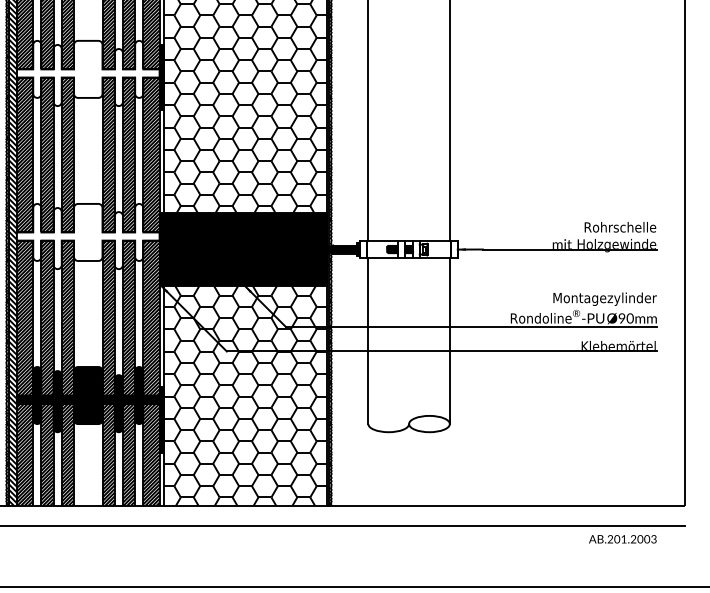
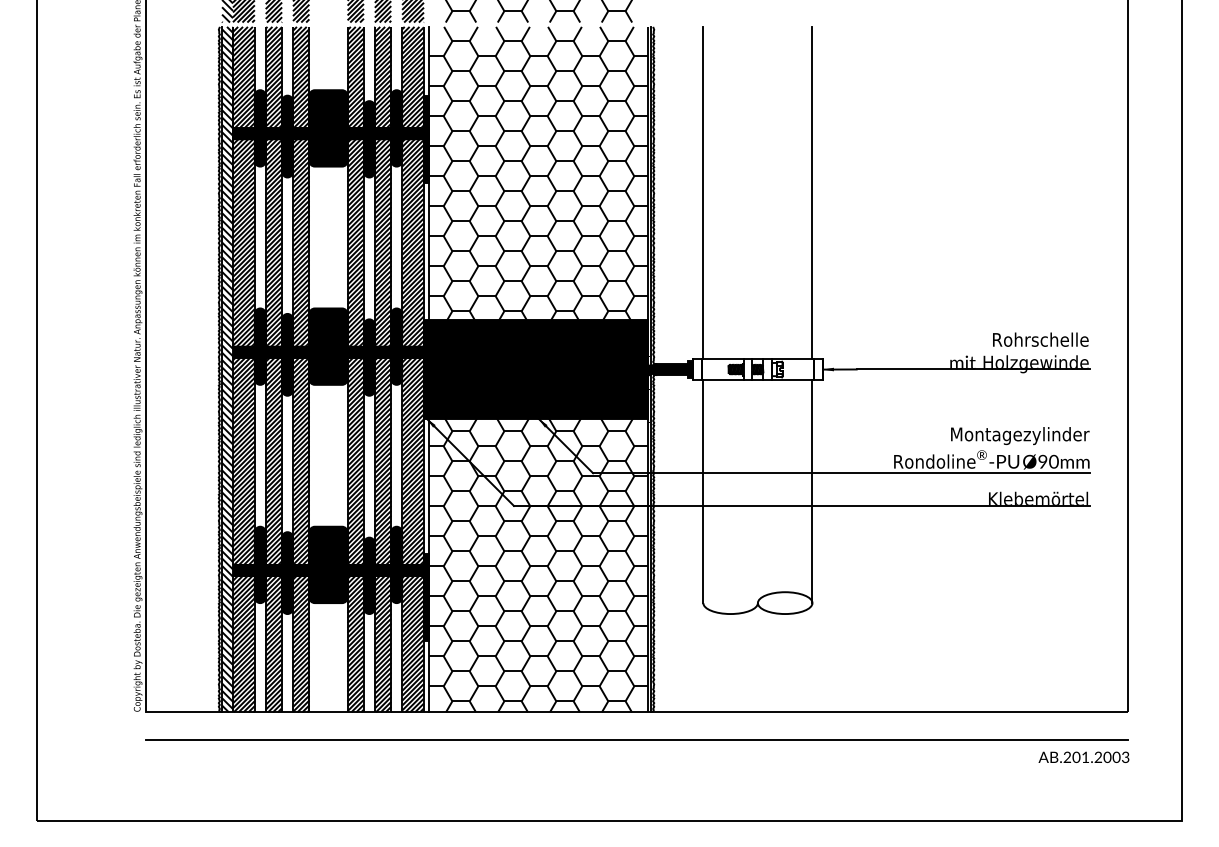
fill: (88, 73) -> (328, 133), added
fill: (88, 236) -> (328, 351), added
text: (622, 538) -> (1083, 756), moved

